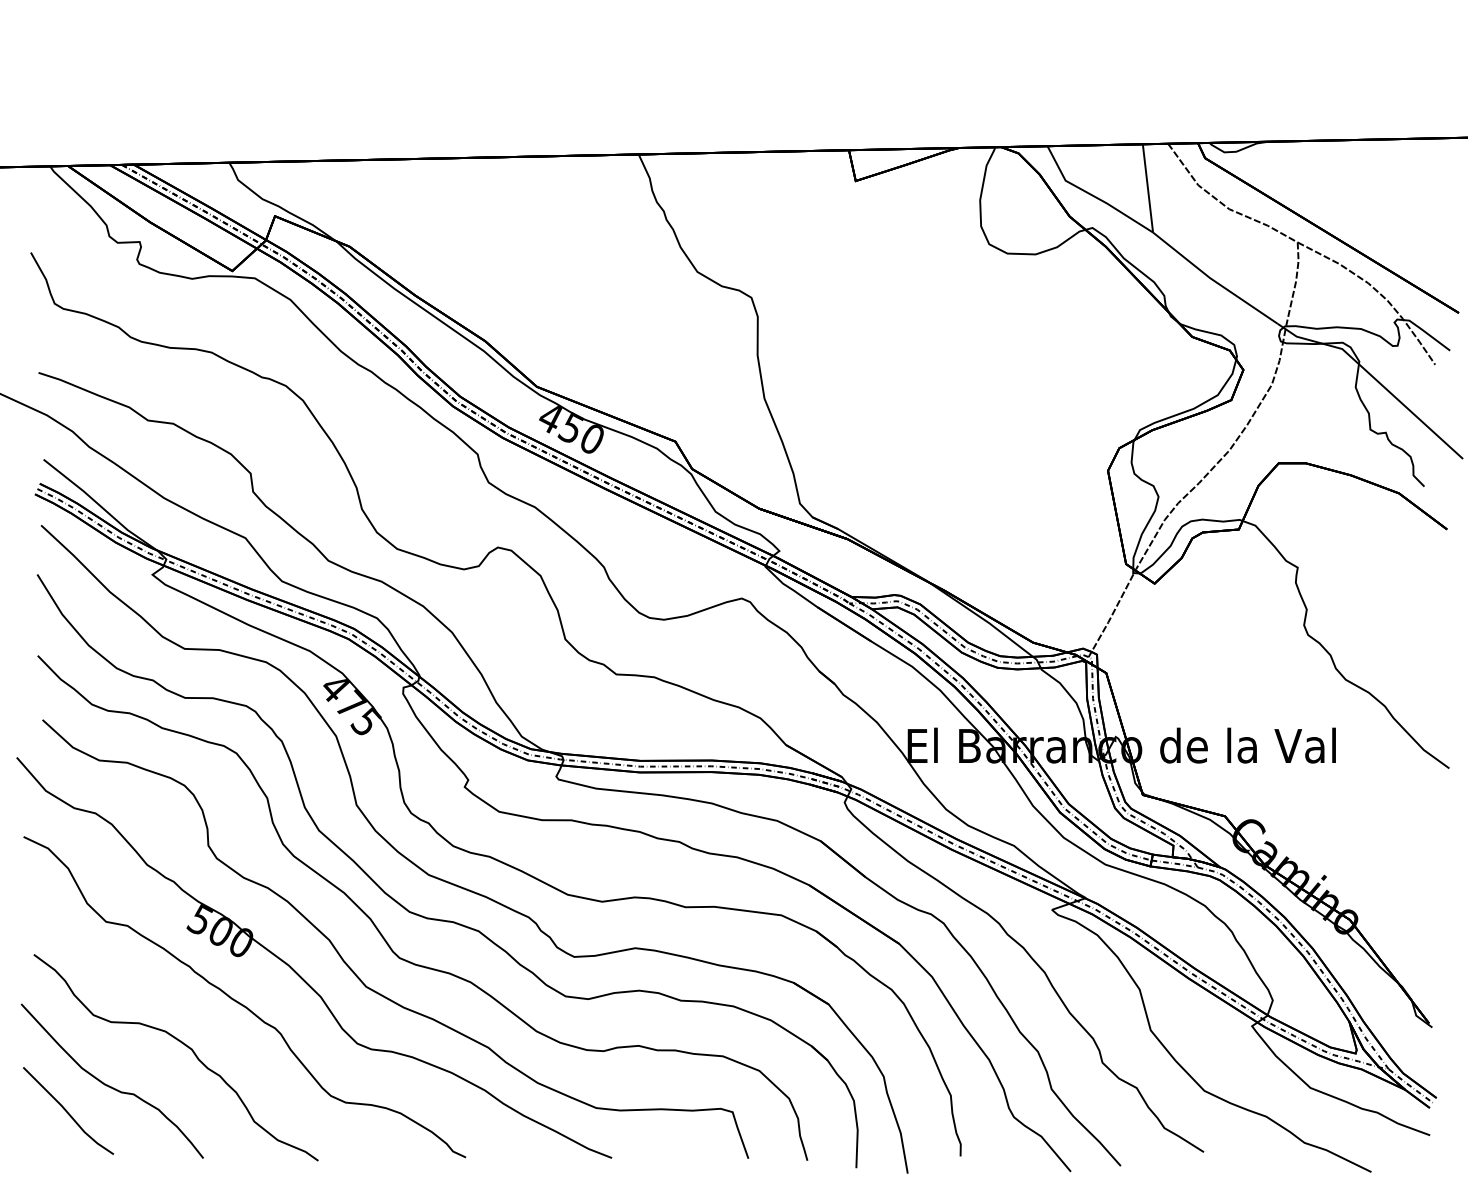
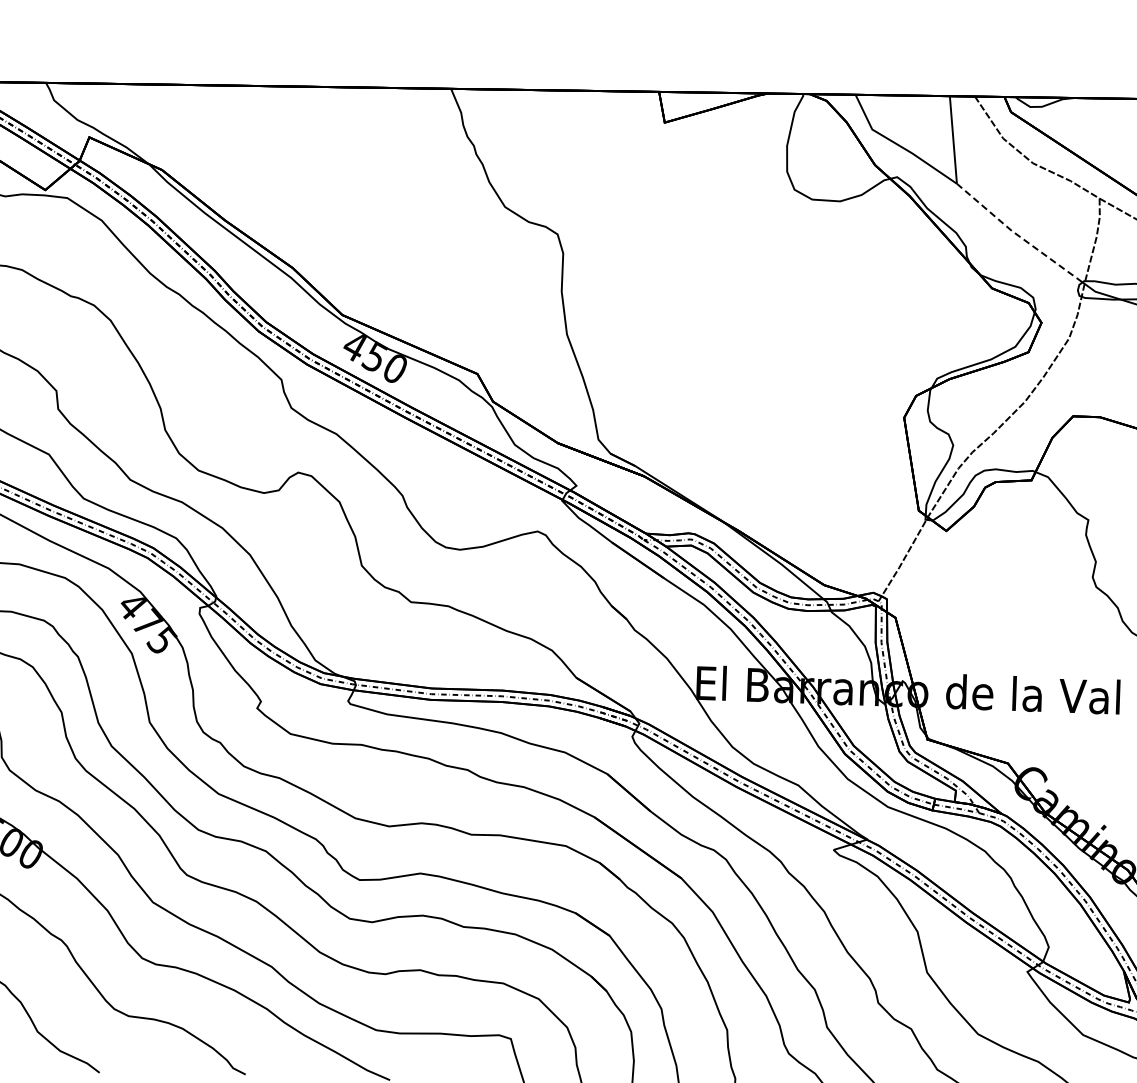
line: (1214, 280) -> (1016, 233), solid -> dashed

